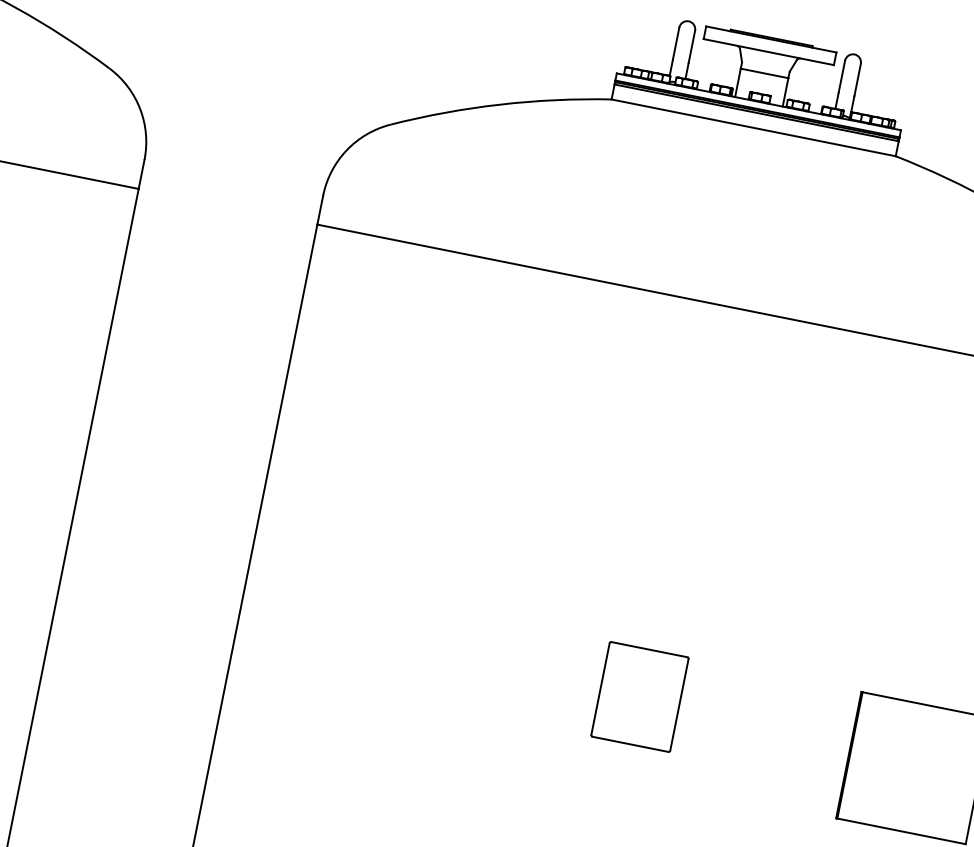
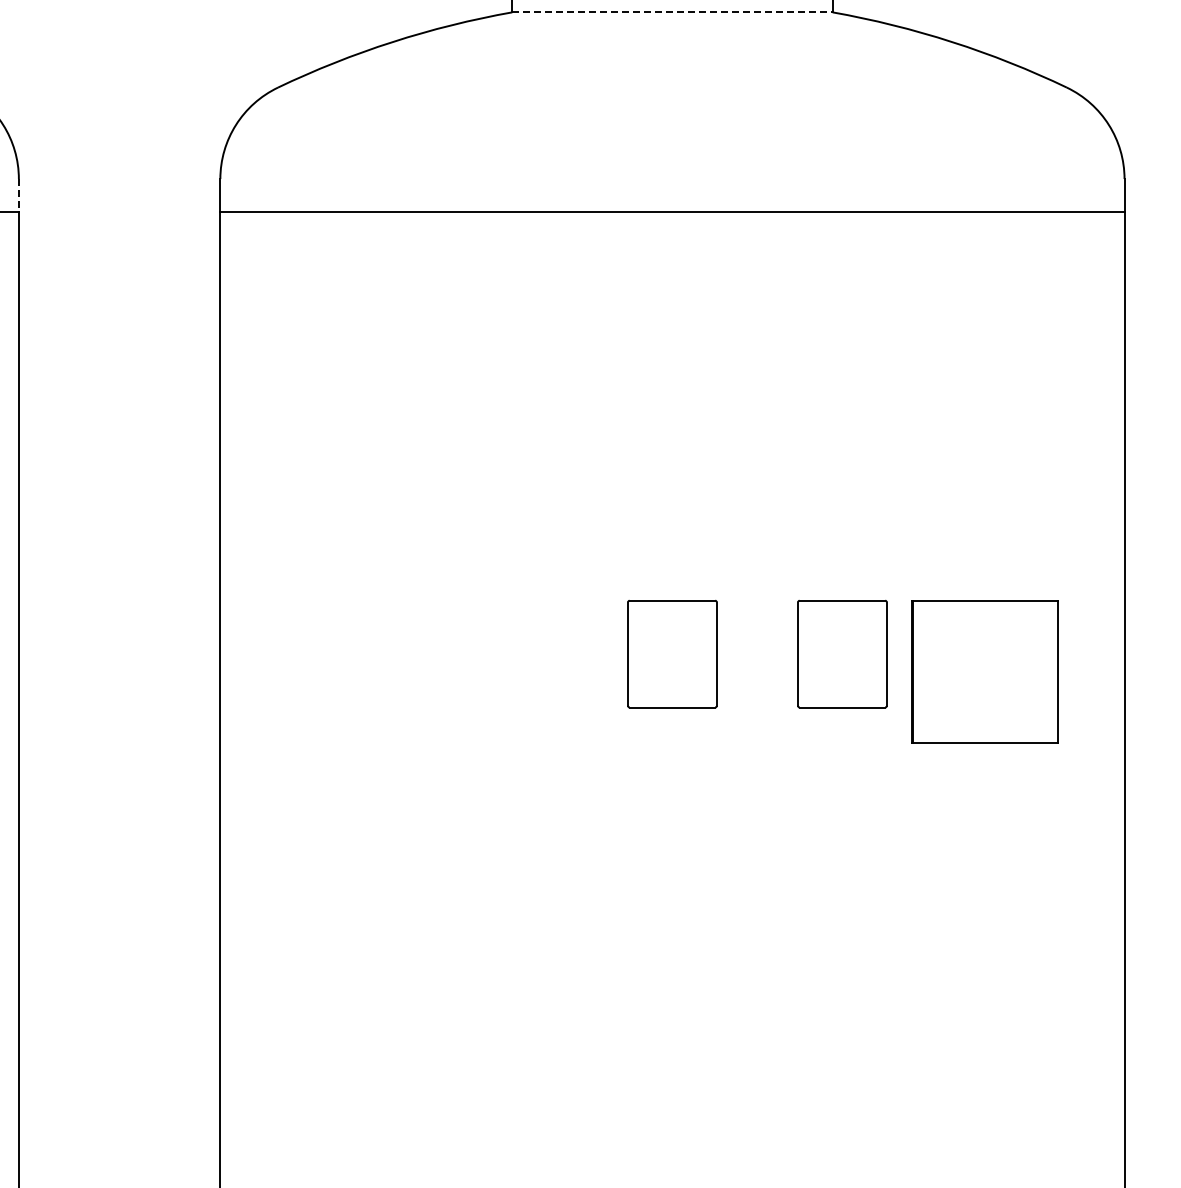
line: (753, 127) -> (672, 12), solid -> dashed
line: (141, 174) -> (18, 195), solid -> dashed
part: (790, 726) -> (842, 653), added

